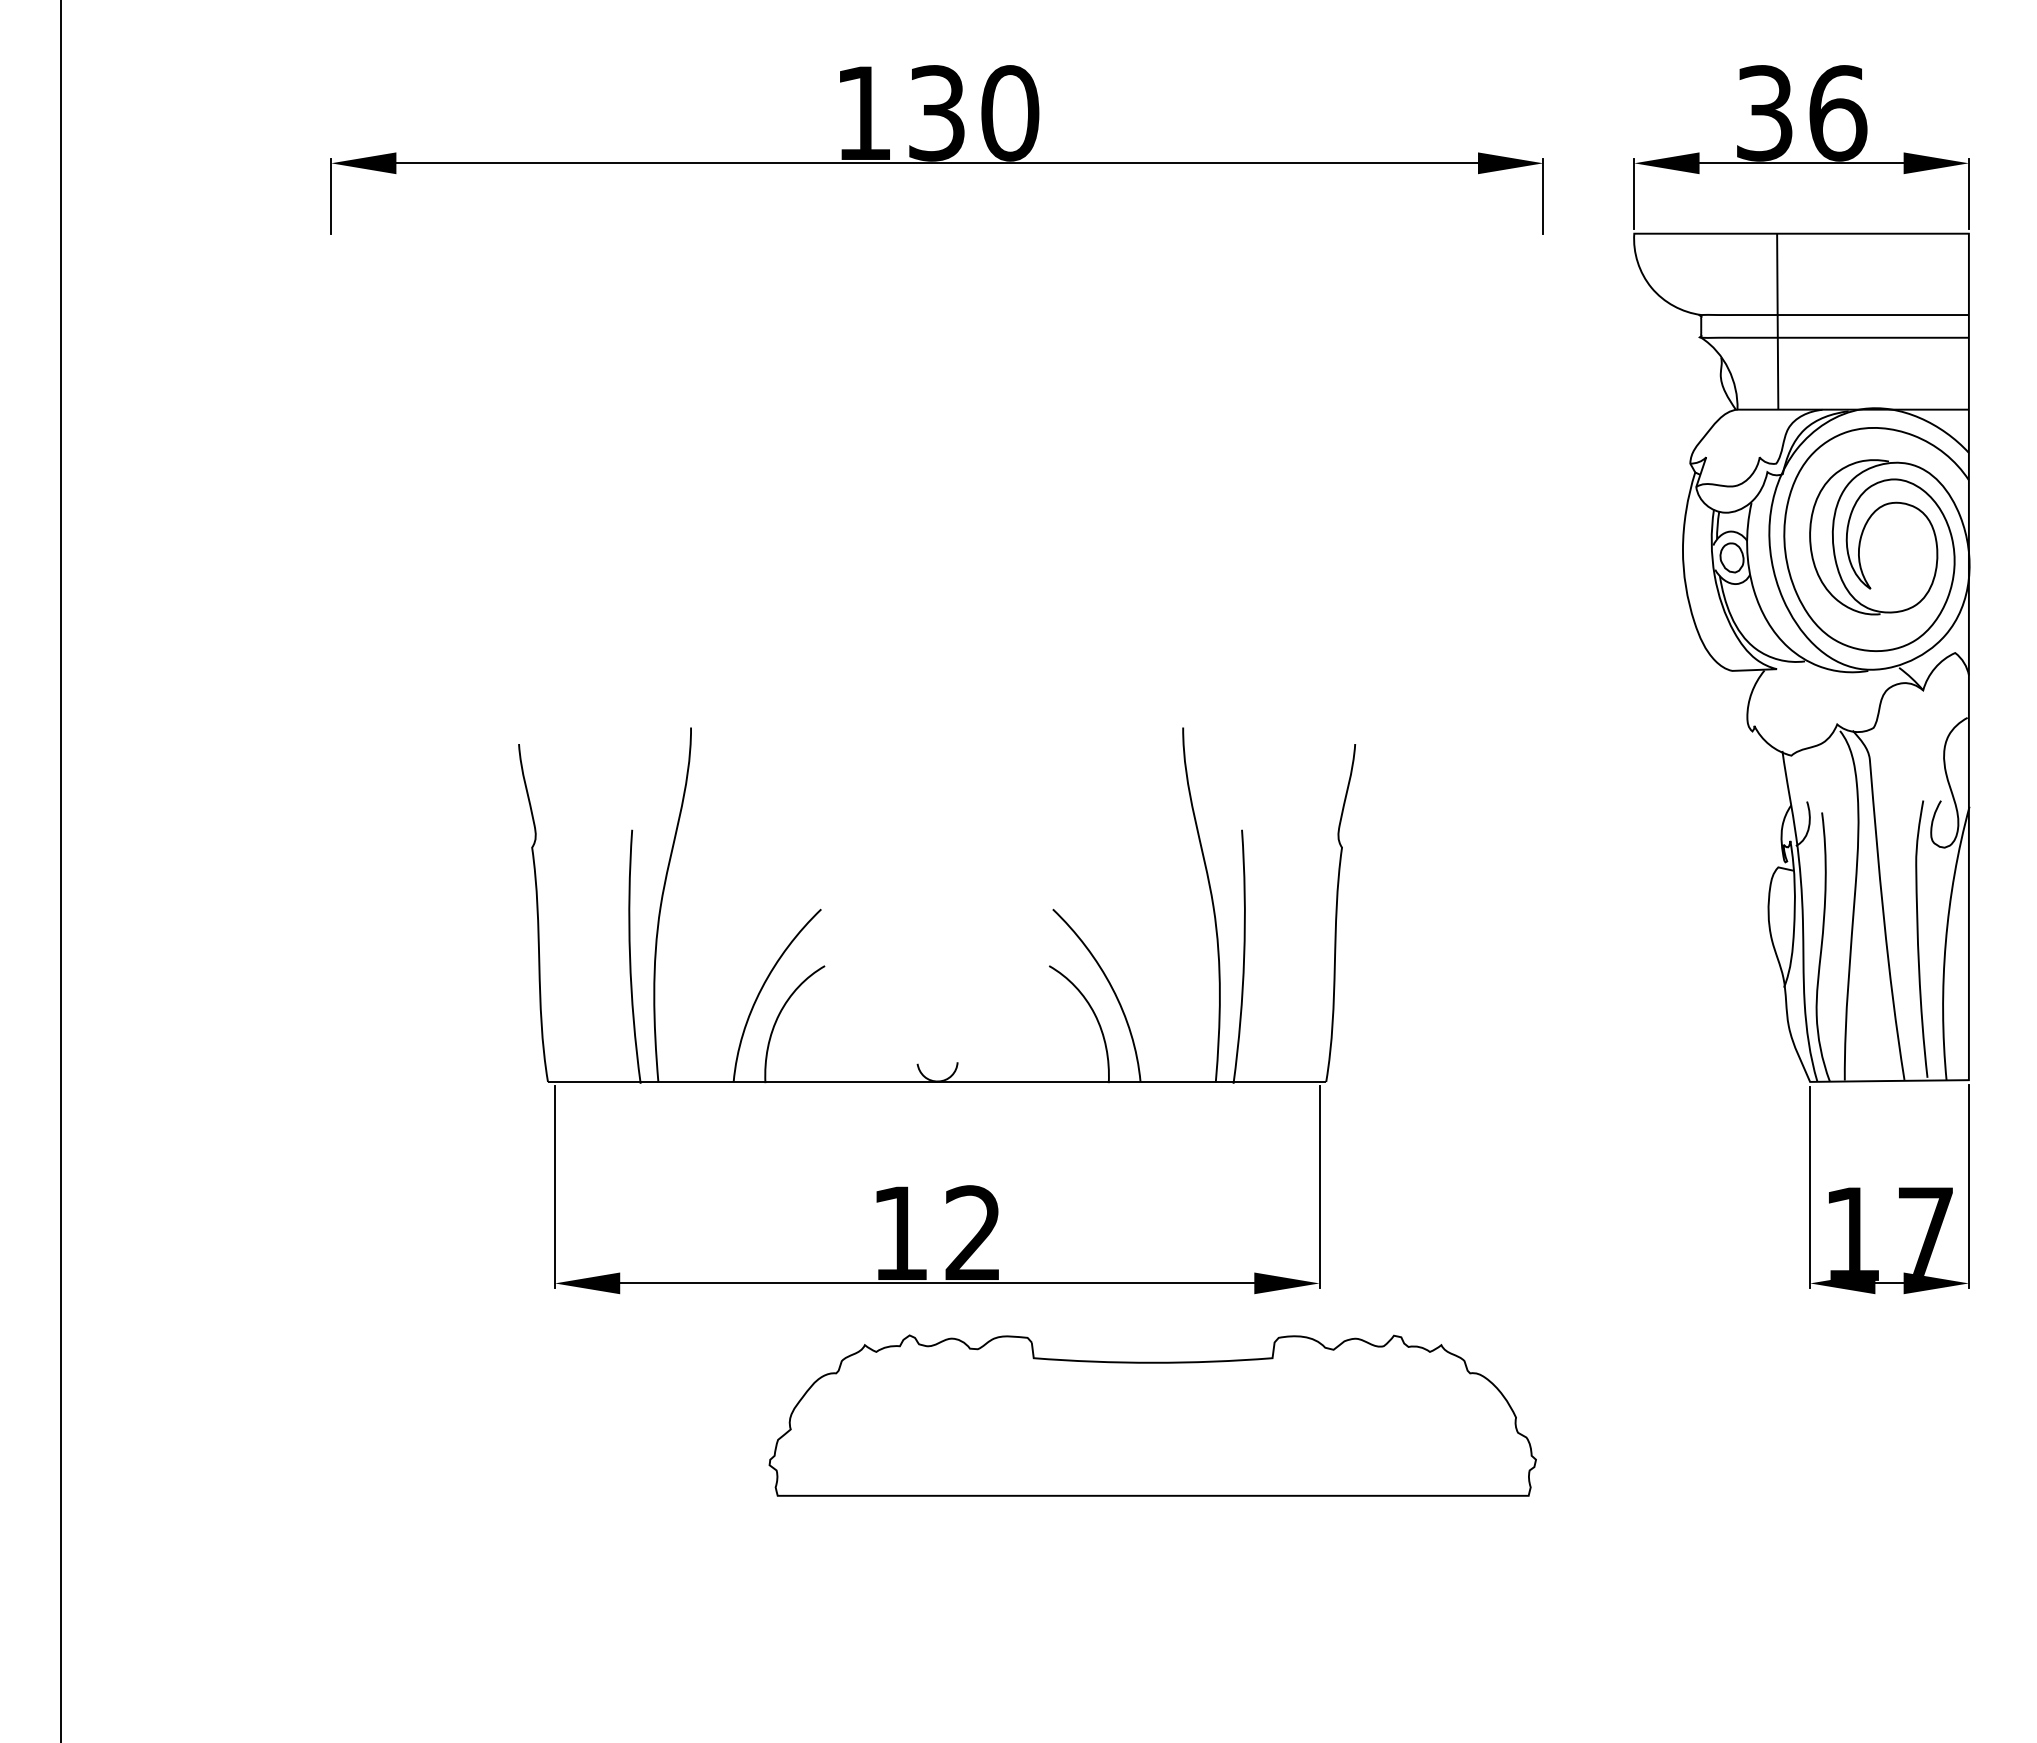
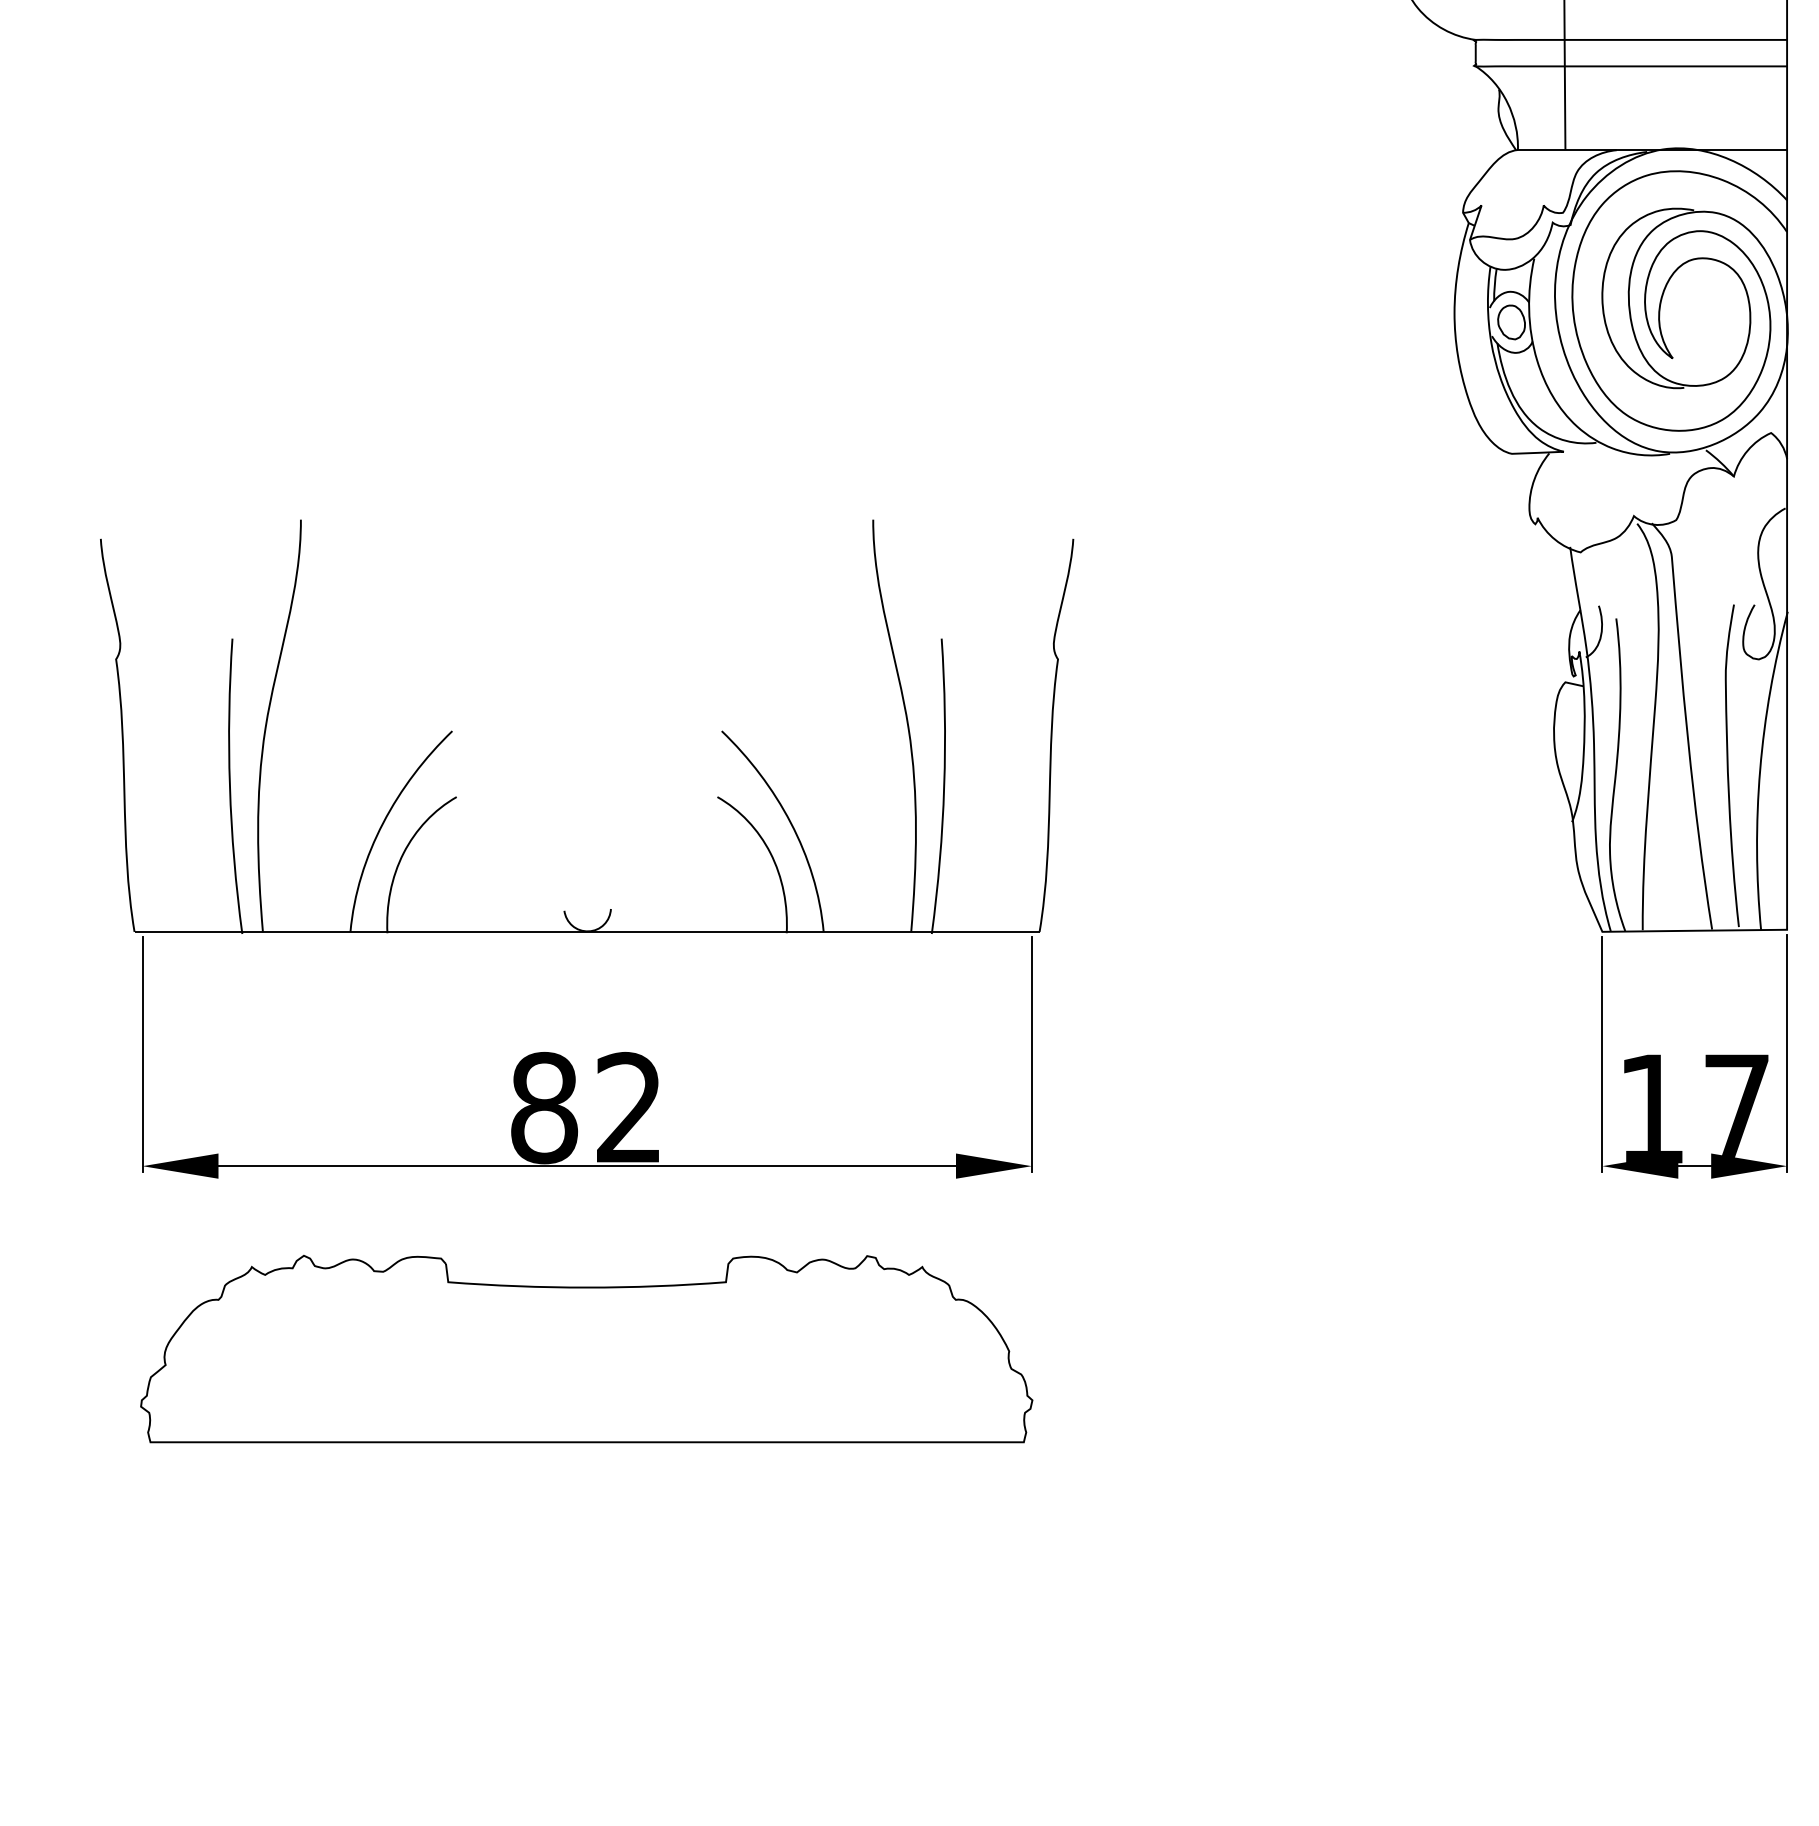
text: (900, 1233) -> (544, 1108), 12 -> 82
part: (1152, 1415) -> (586, 1348), moved

